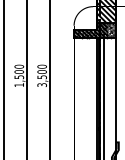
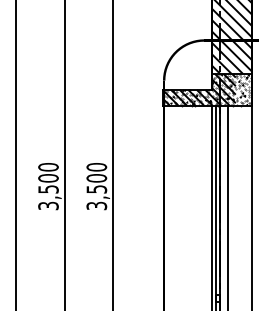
text: (19, 84) -> (48, 204), 1,500 -> 3,500

